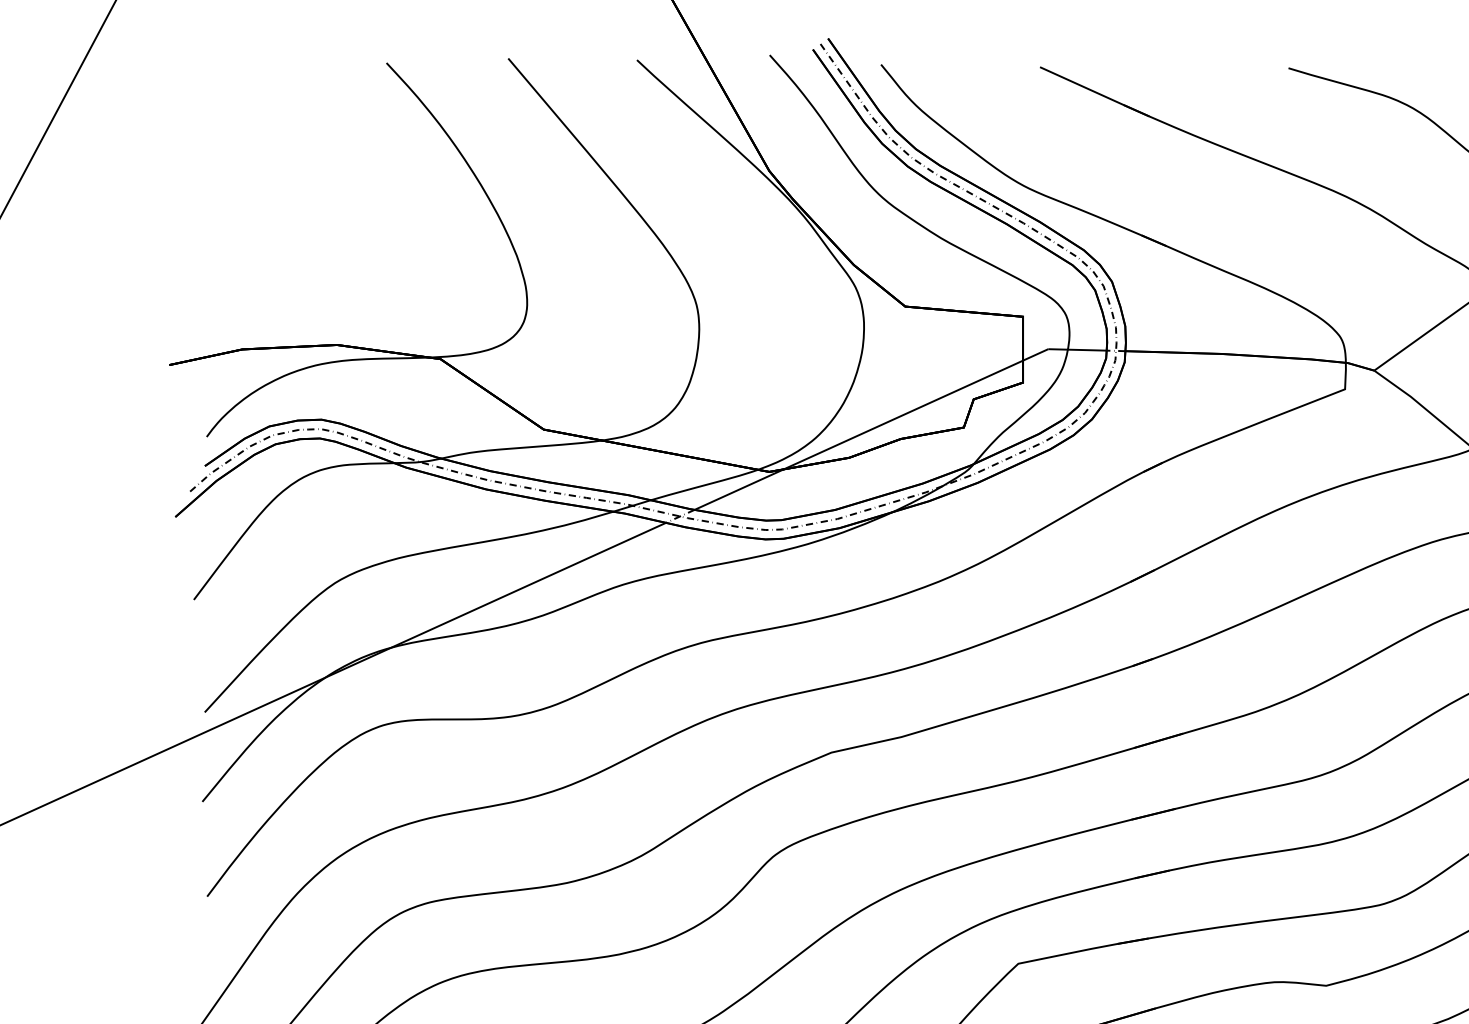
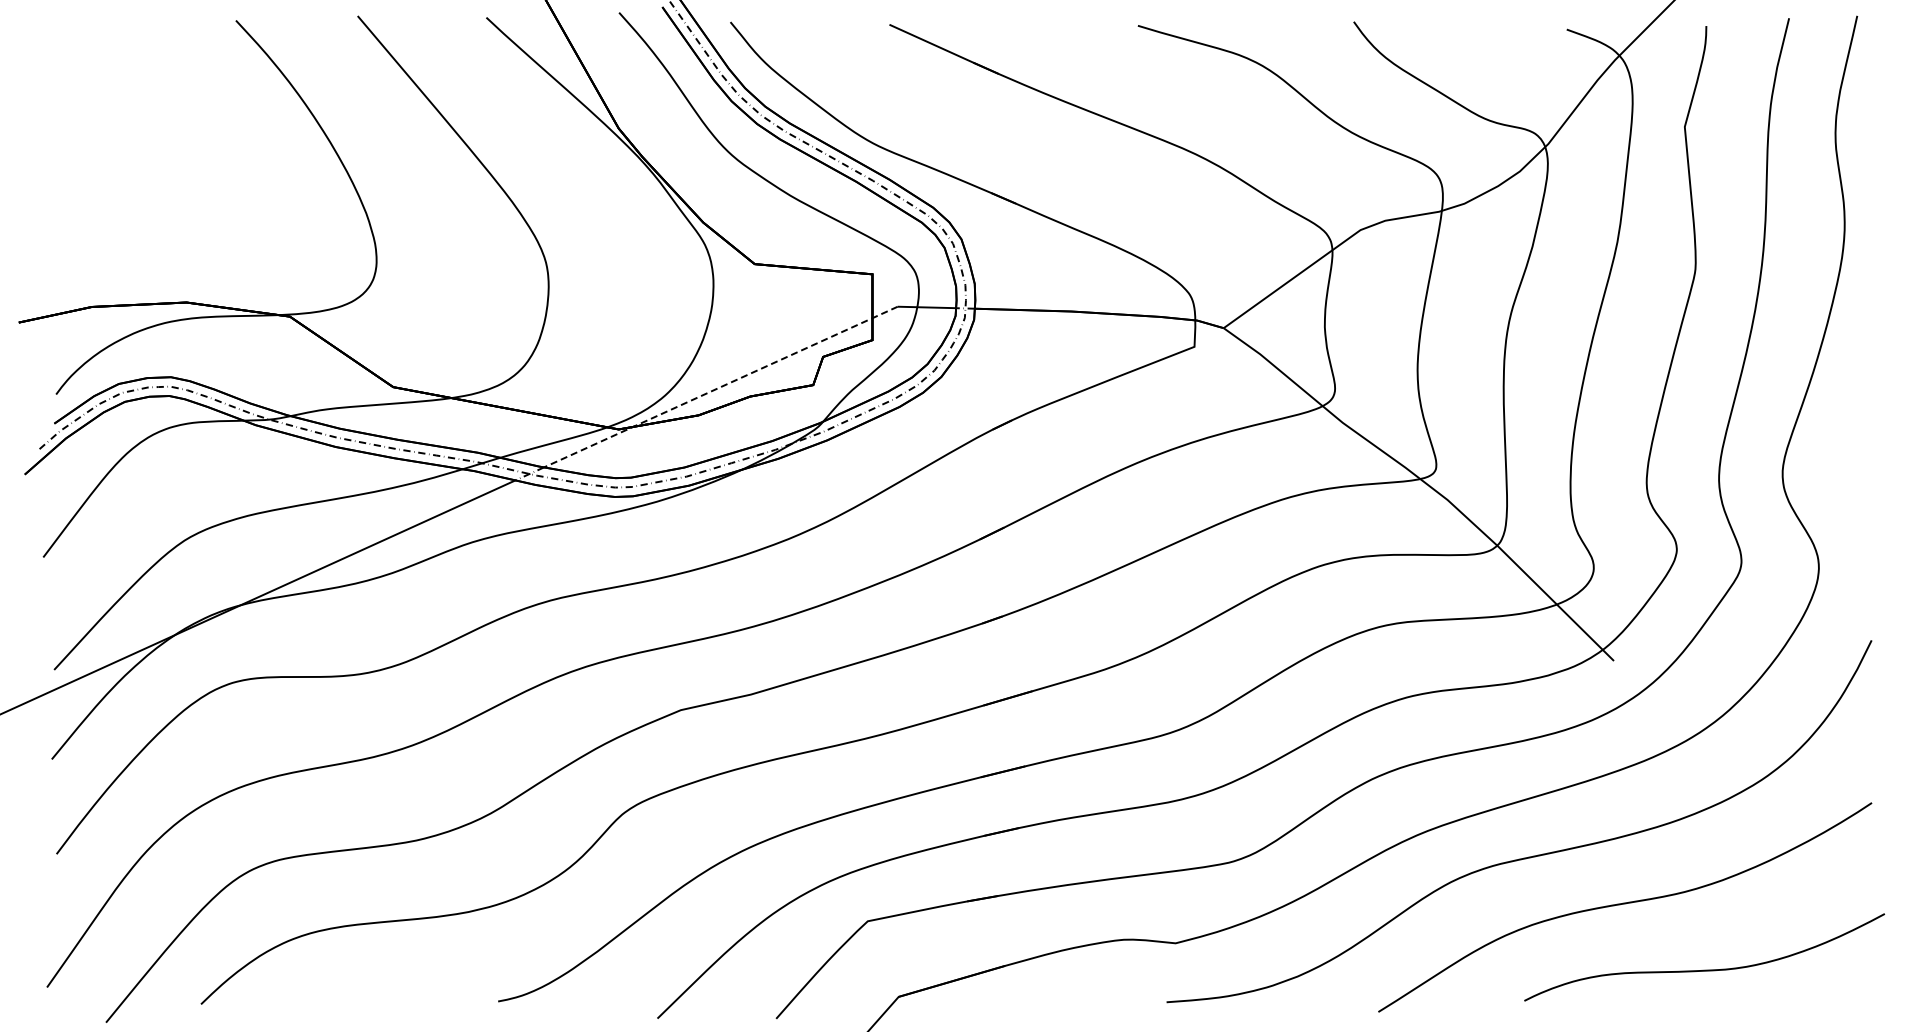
line: (871, 429) -> (720, 387), solid -> dashed

